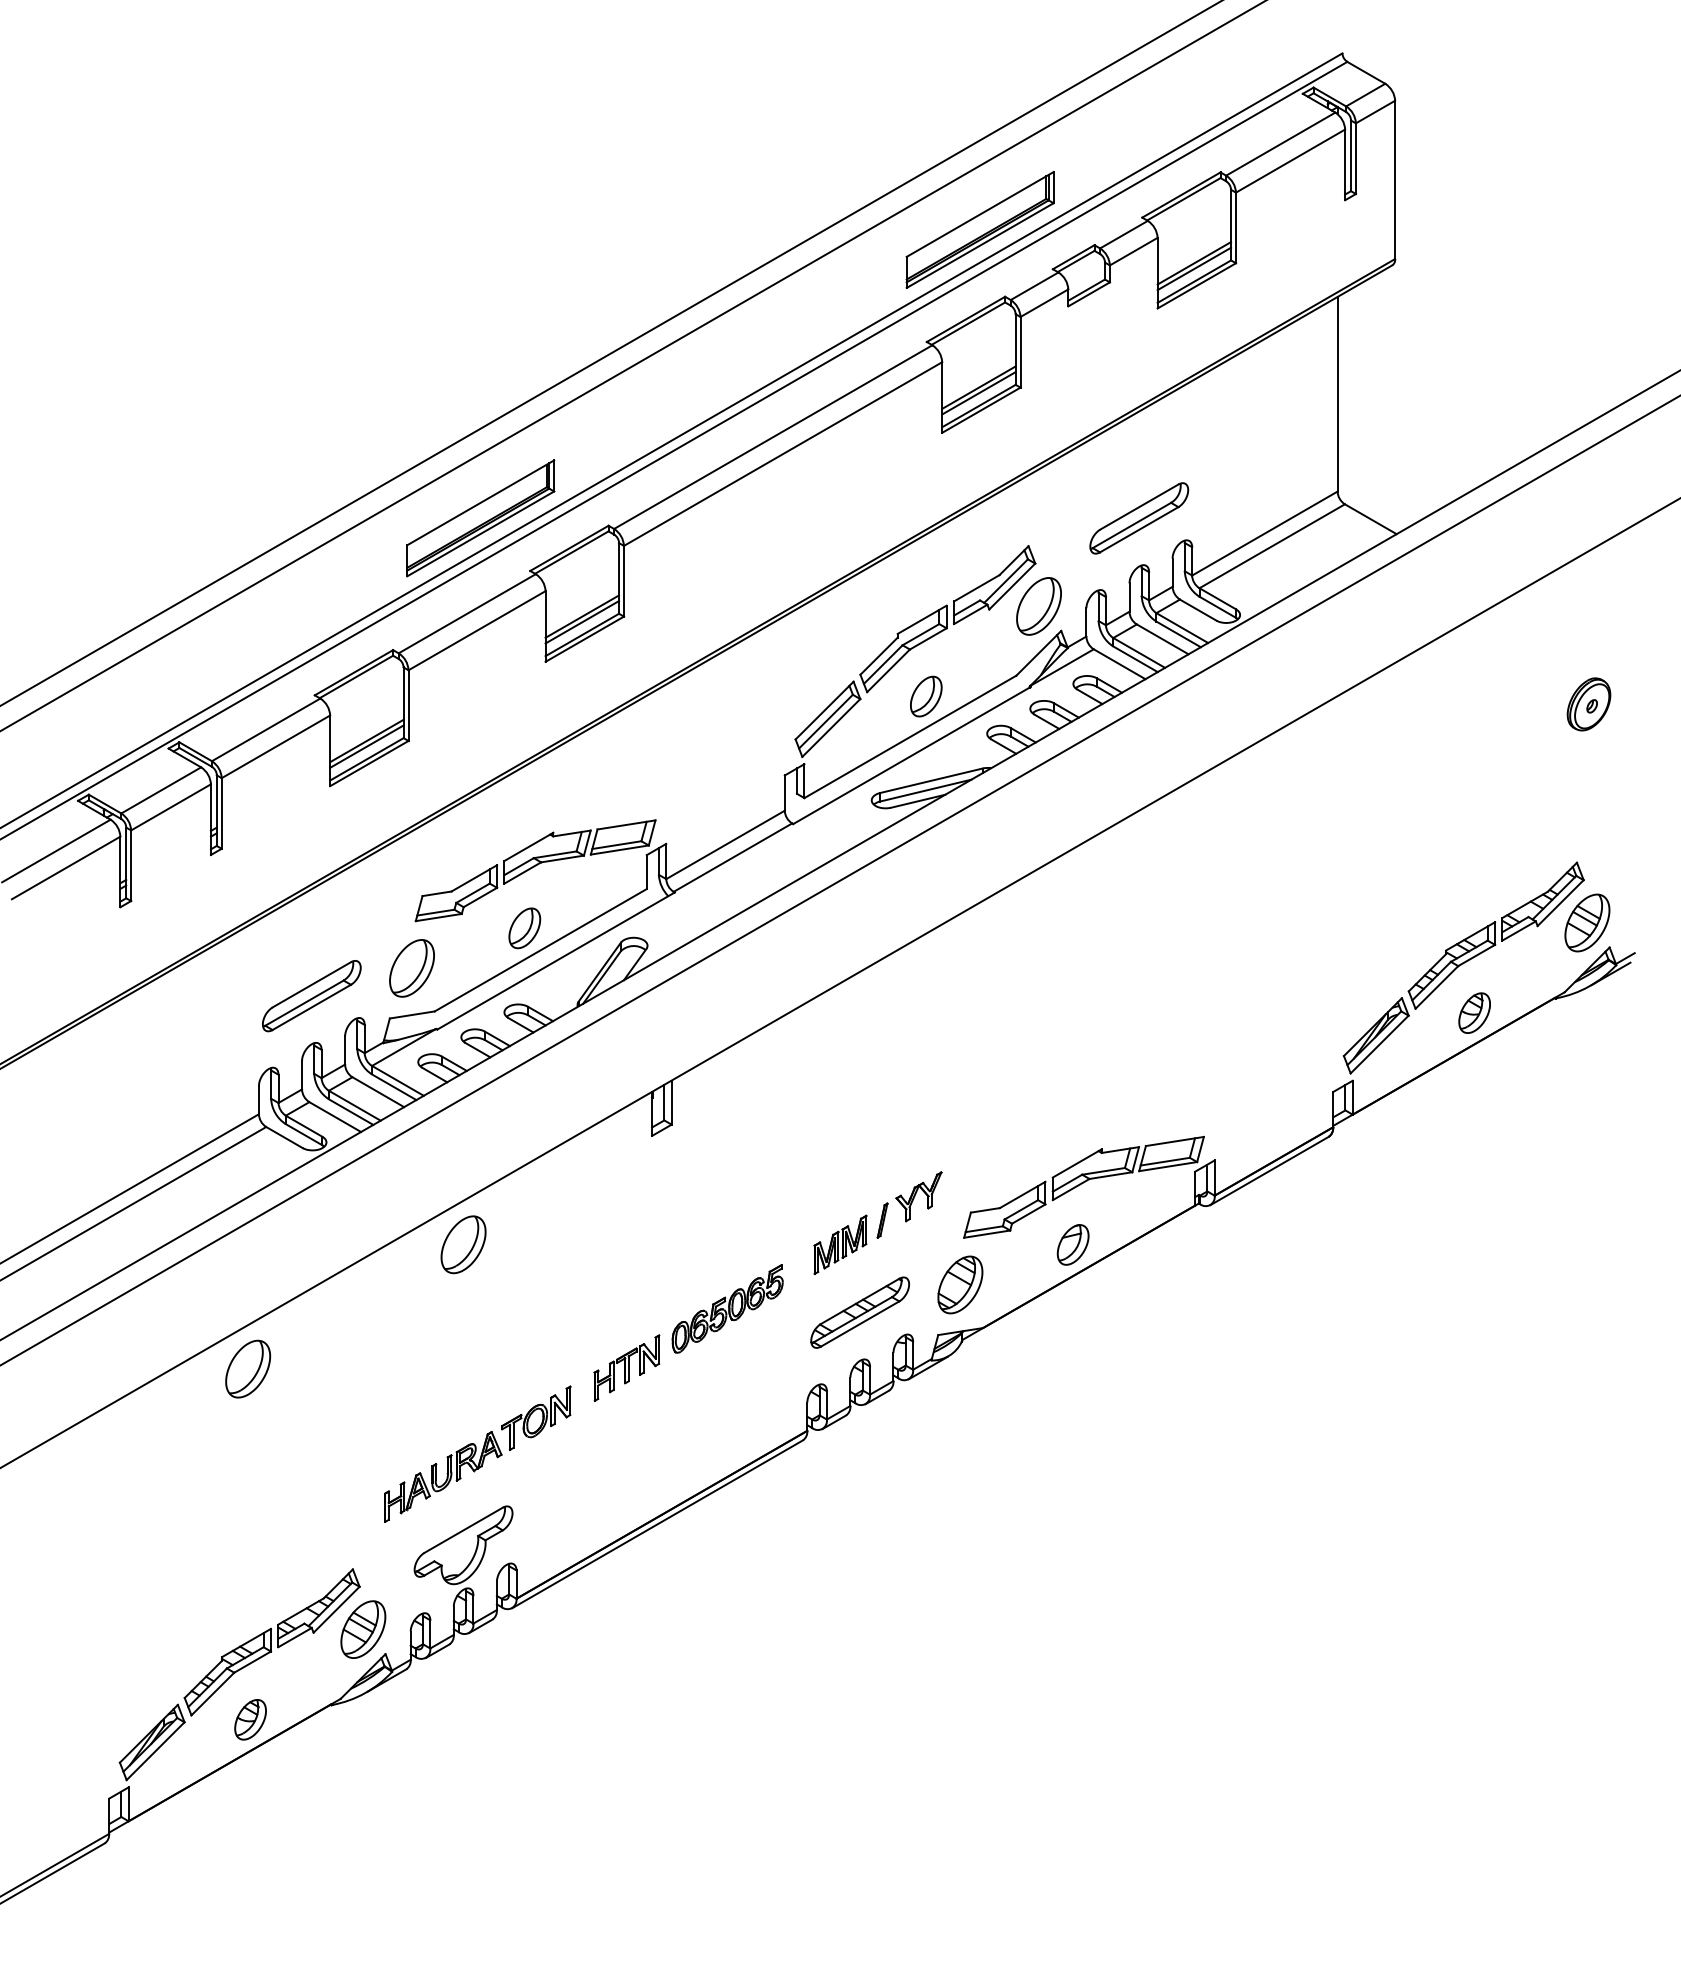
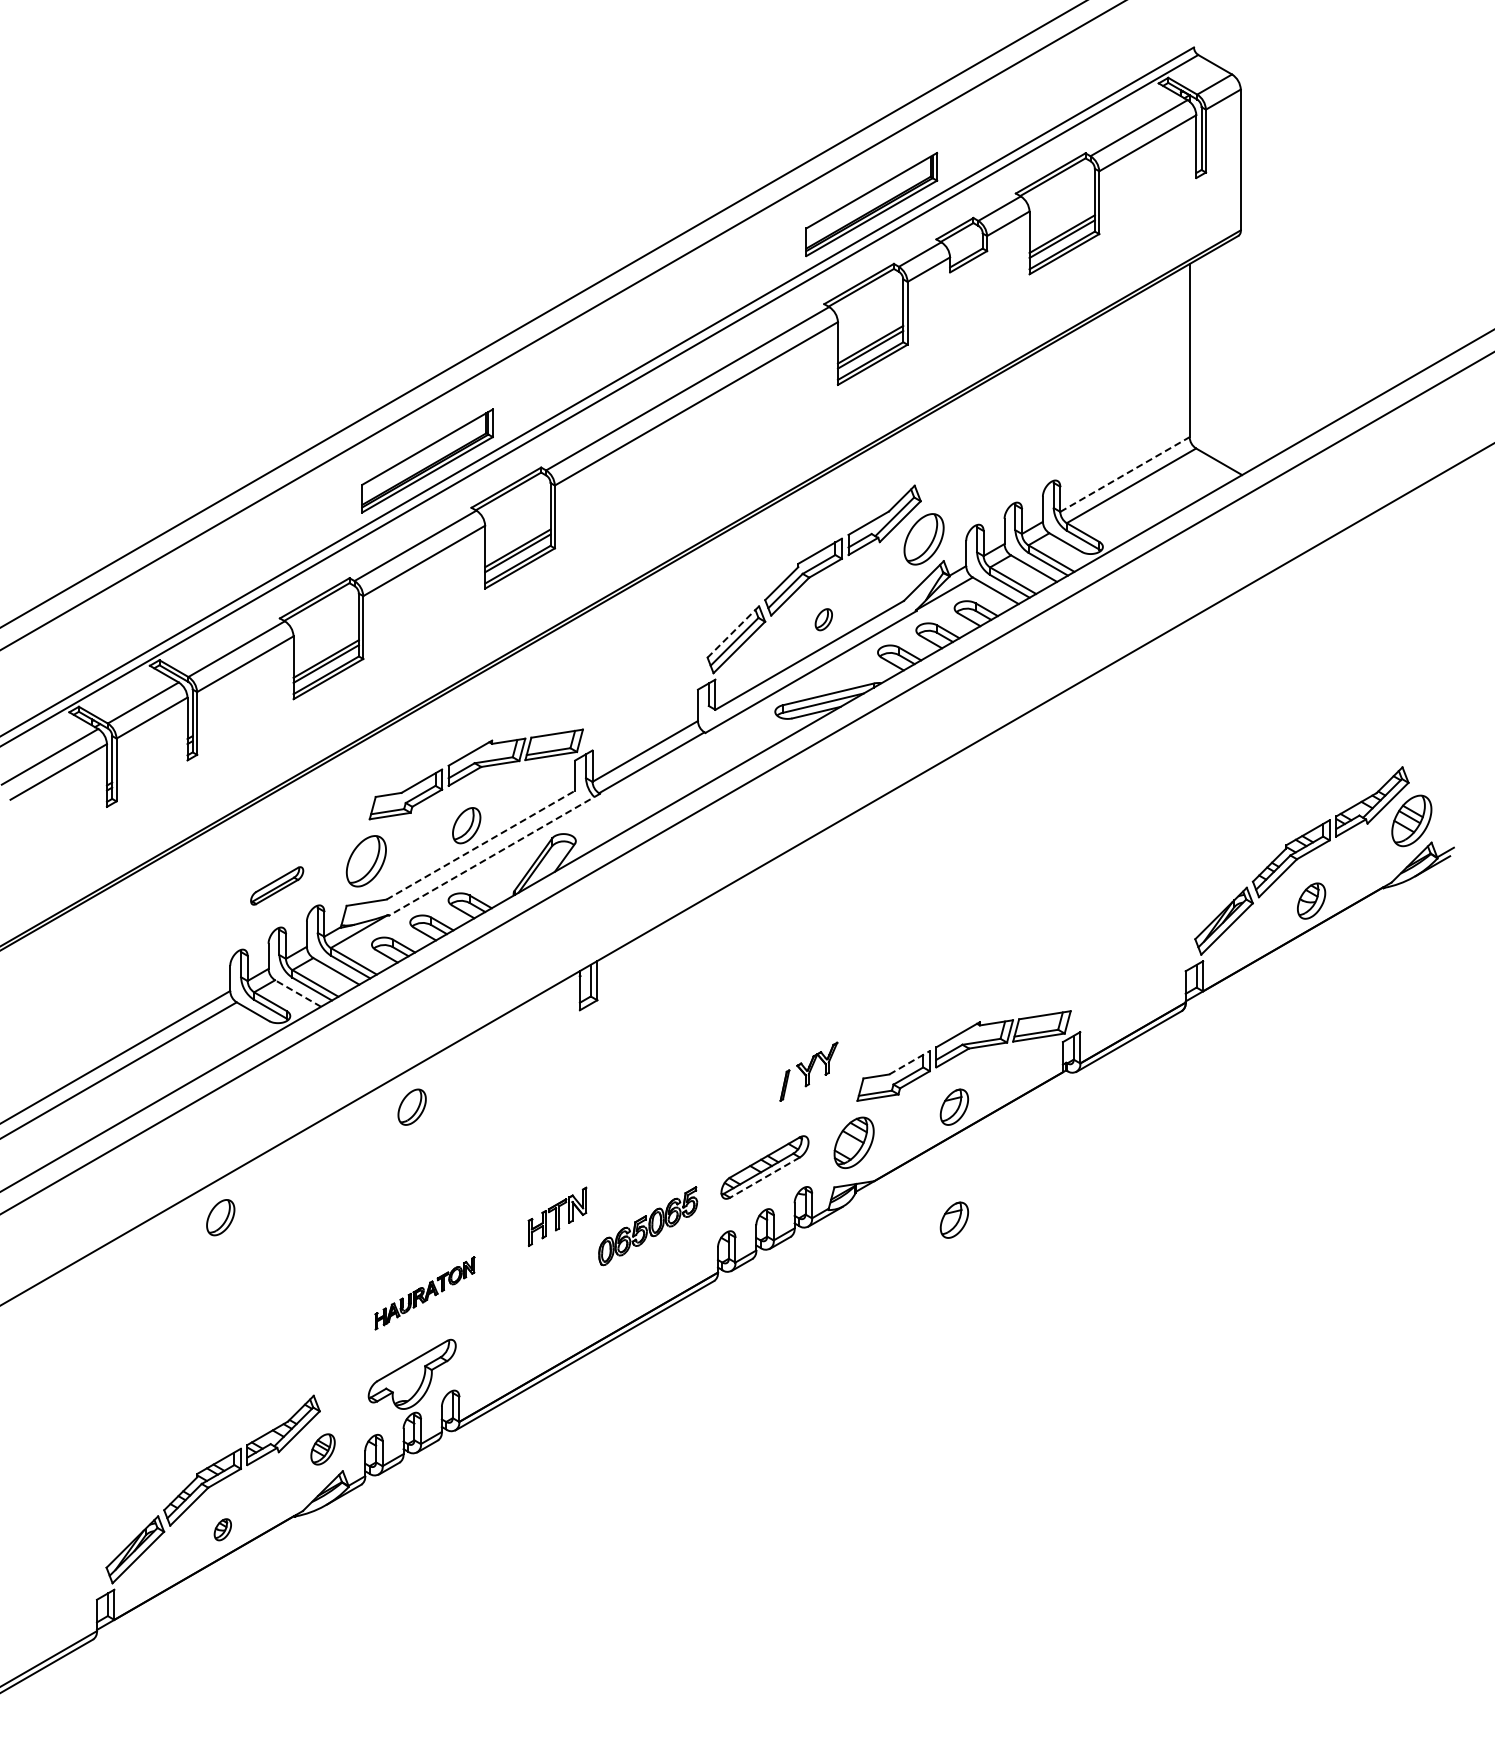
part: (1138, 517) -> (1012, 460), removed
line: (1264, 533) -> (1124, 474), solid -> dashed
part: (925, 696) -> (823, 619), size x0.6
part: (1589, 704) -> (1413, 626), removed
line: (824, 711) -> (733, 632), solid -> dashed
line: (540, 950) -> (480, 845), solid -> dashed
line: (556, 960) -> (494, 854), solid -> dashed
part: (310, 995) -> (276, 885), size x0.6
line: (335, 1117) -> (298, 993), solid -> dashed
line: (1022, 1194) -> (909, 1062), solid -> dashed
part: (462, 1245) -> (411, 1107), size x0.7
part: (840, 1245) -> (747, 1107), removed
part: (728, 1309) -> (648, 1226), moved
line: (859, 1323) -> (764, 1177), solid -> dashed
part: (247, 1368) -> (220, 1217), size x0.7
part: (1073, 1371) -> (954, 1219), added
part: (477, 1454) -> (424, 1293), size x0.6
part: (362, 1629) -> (322, 1449), size x0.6
part: (250, 1719) -> (222, 1529), size x0.6

